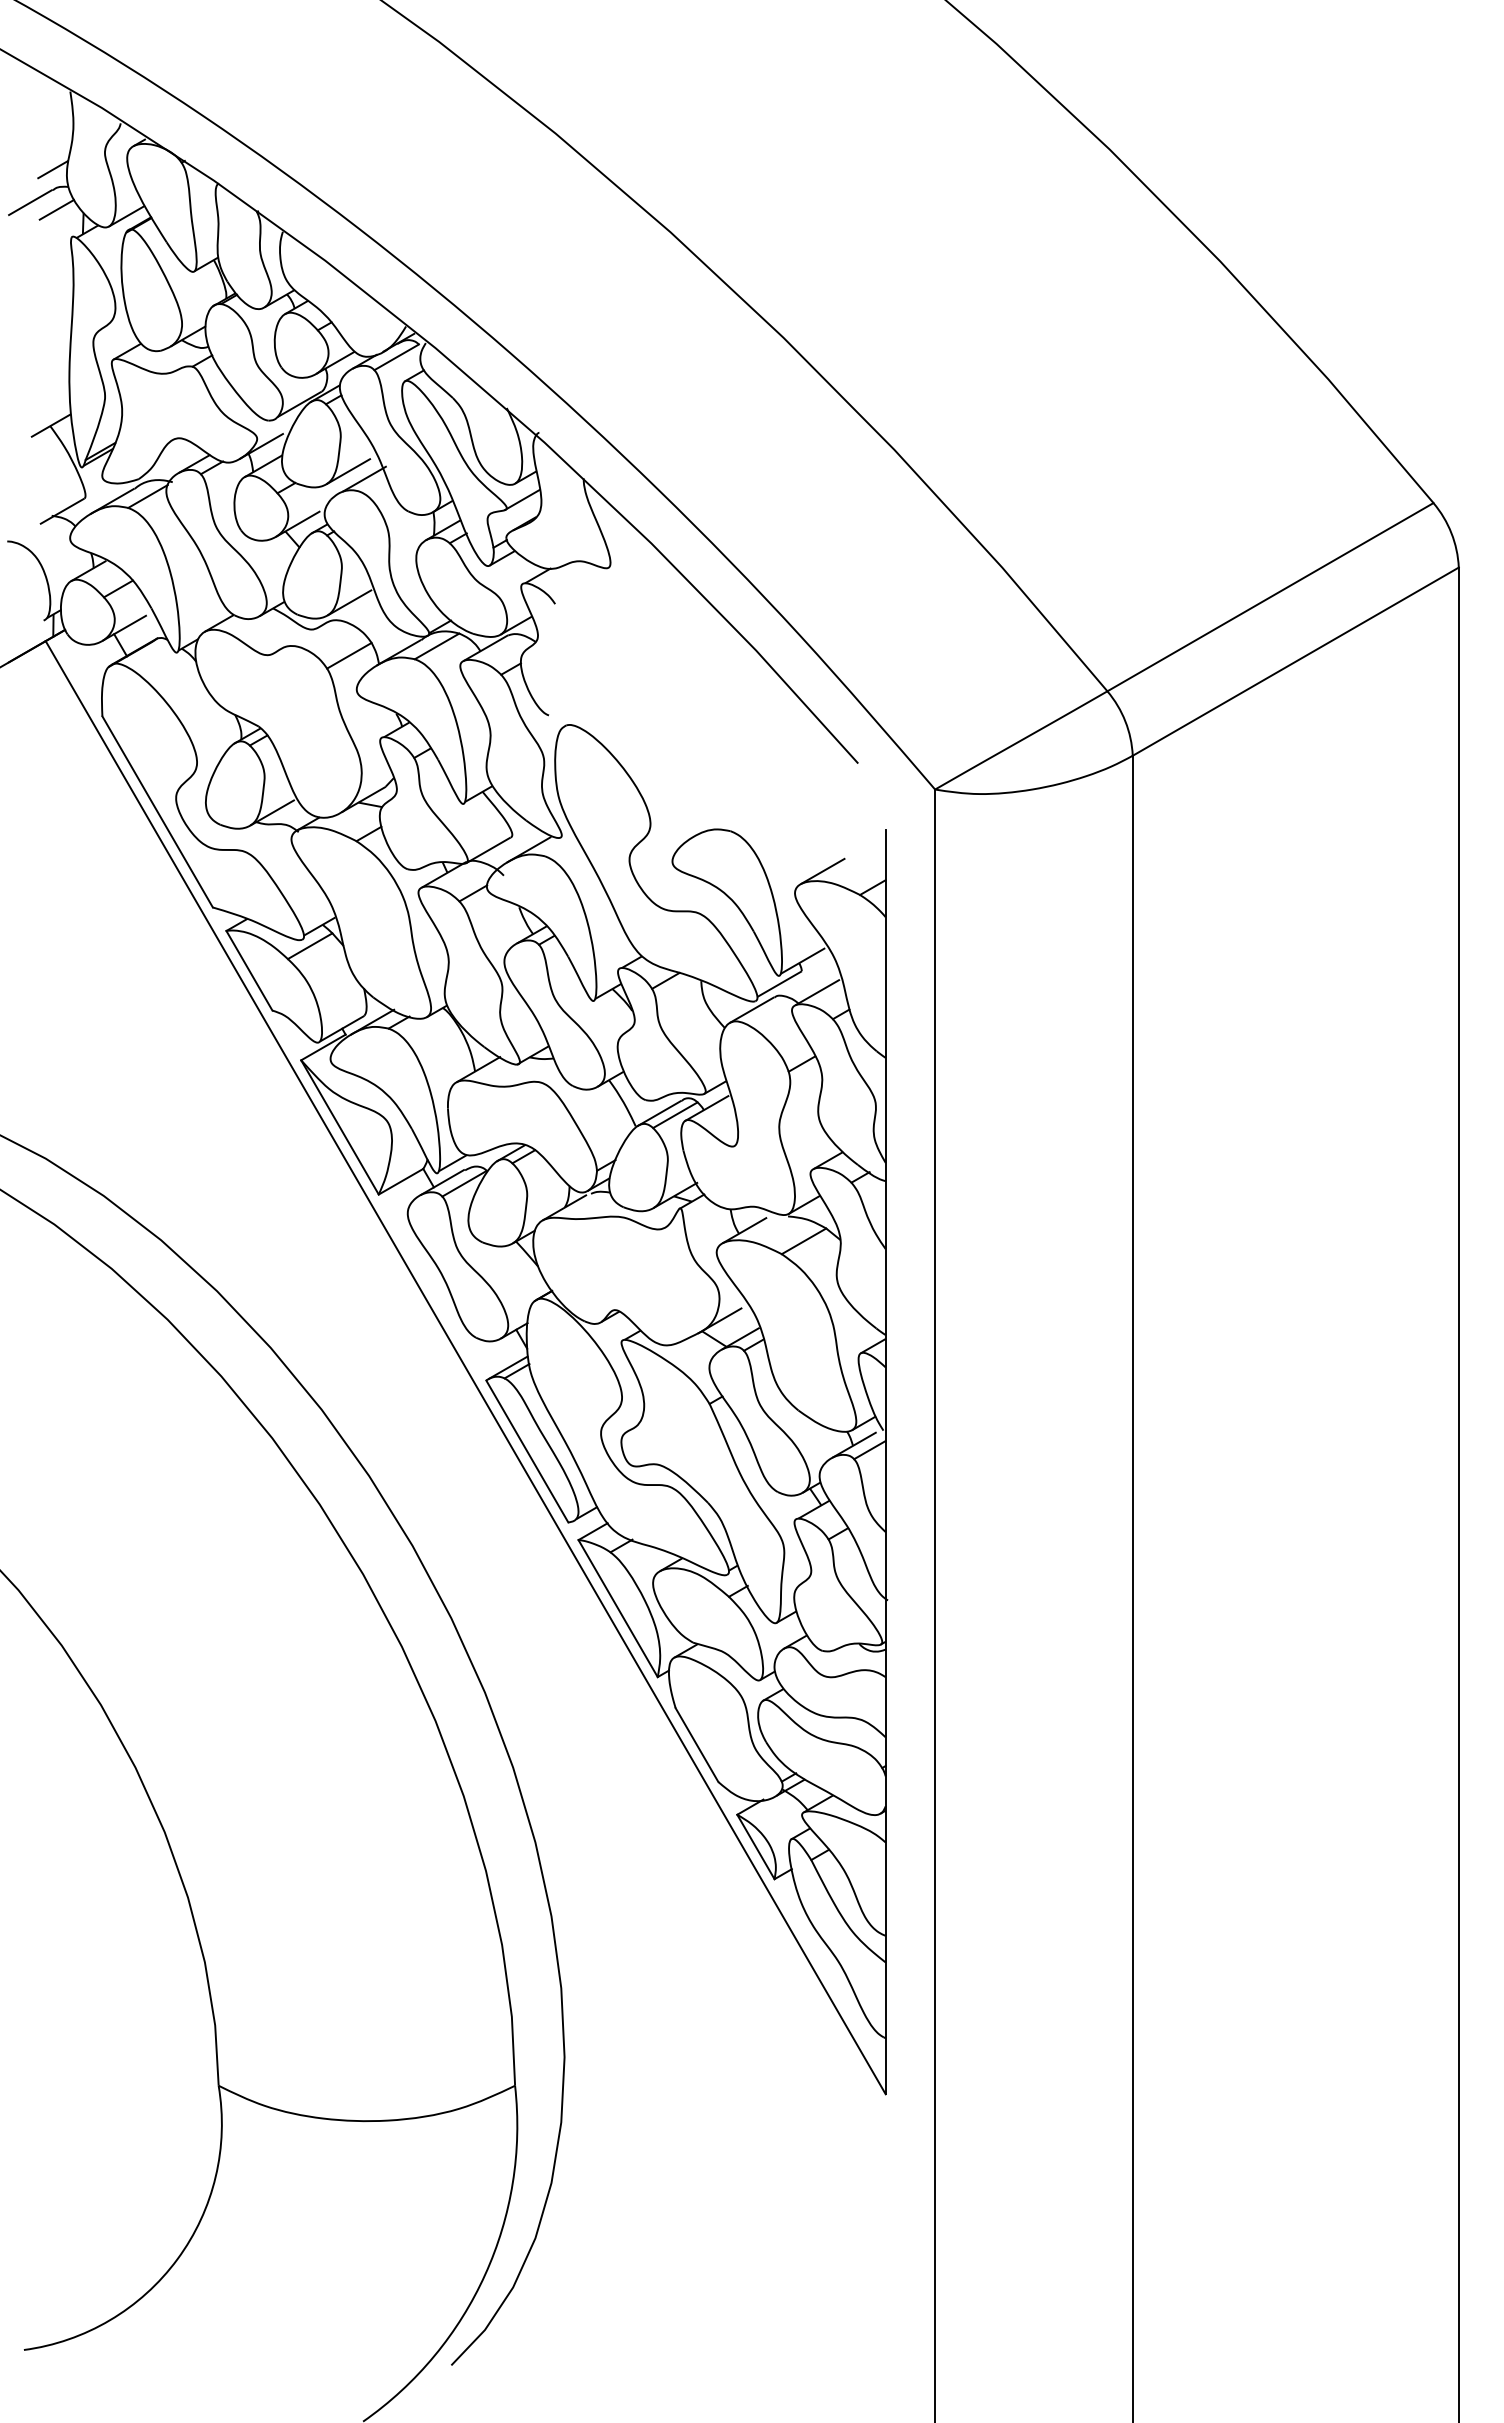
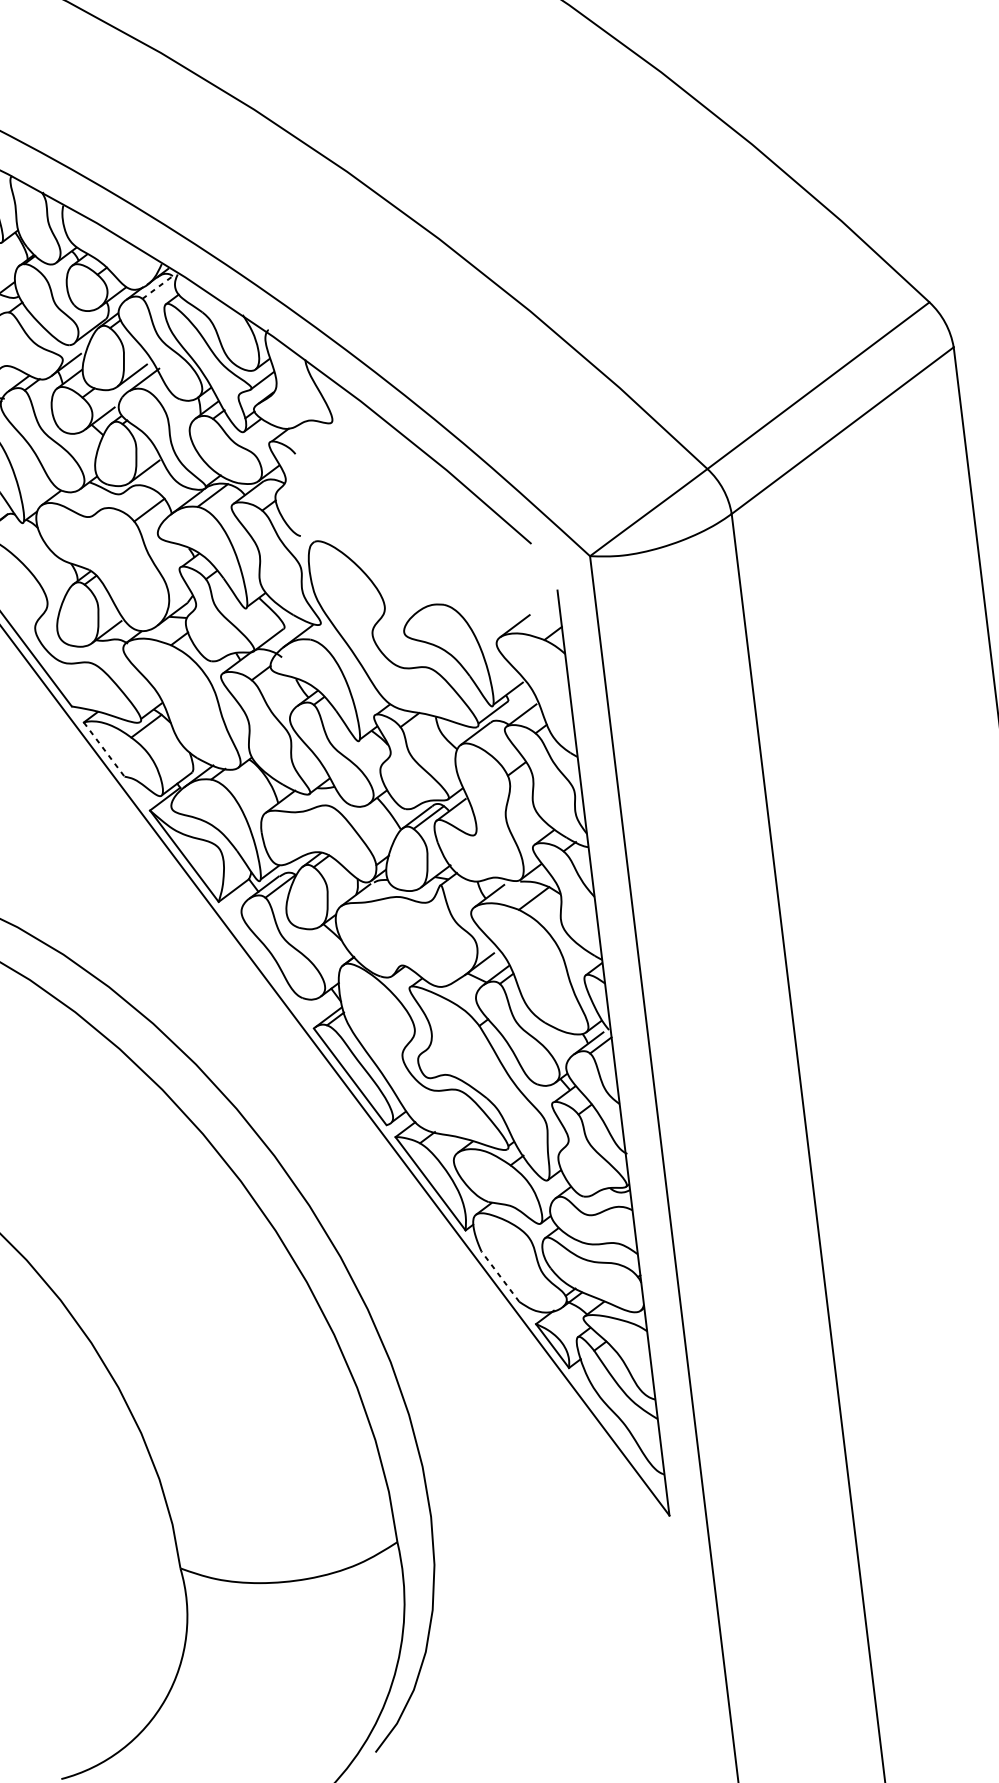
line: (396, 357) -> (157, 287), solid -> dashed
line: (249, 970) -> (104, 749), solid -> dashed
line: (696, 1745) -> (500, 1277), solid -> dashed

